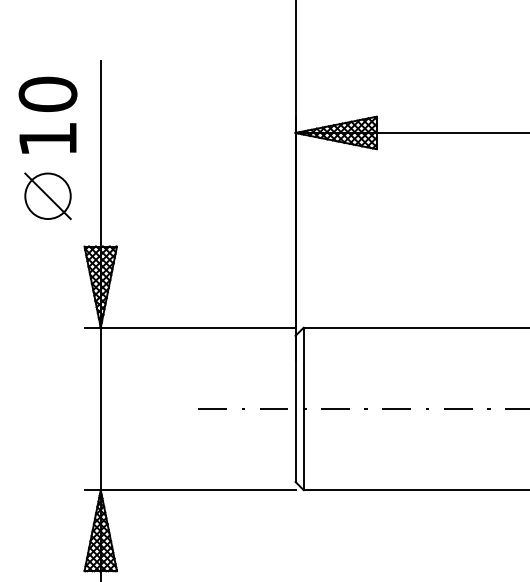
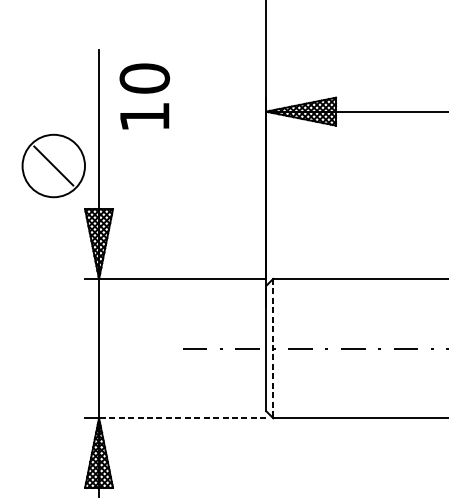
text: (47, 114) -> (144, 95), moved
circle: (47, 196) -> (53, 166), size x1.6
line: (303, 409) -> (273, 349), solid -> dashed
line: (197, 490) -> (182, 418), solid -> dashed

